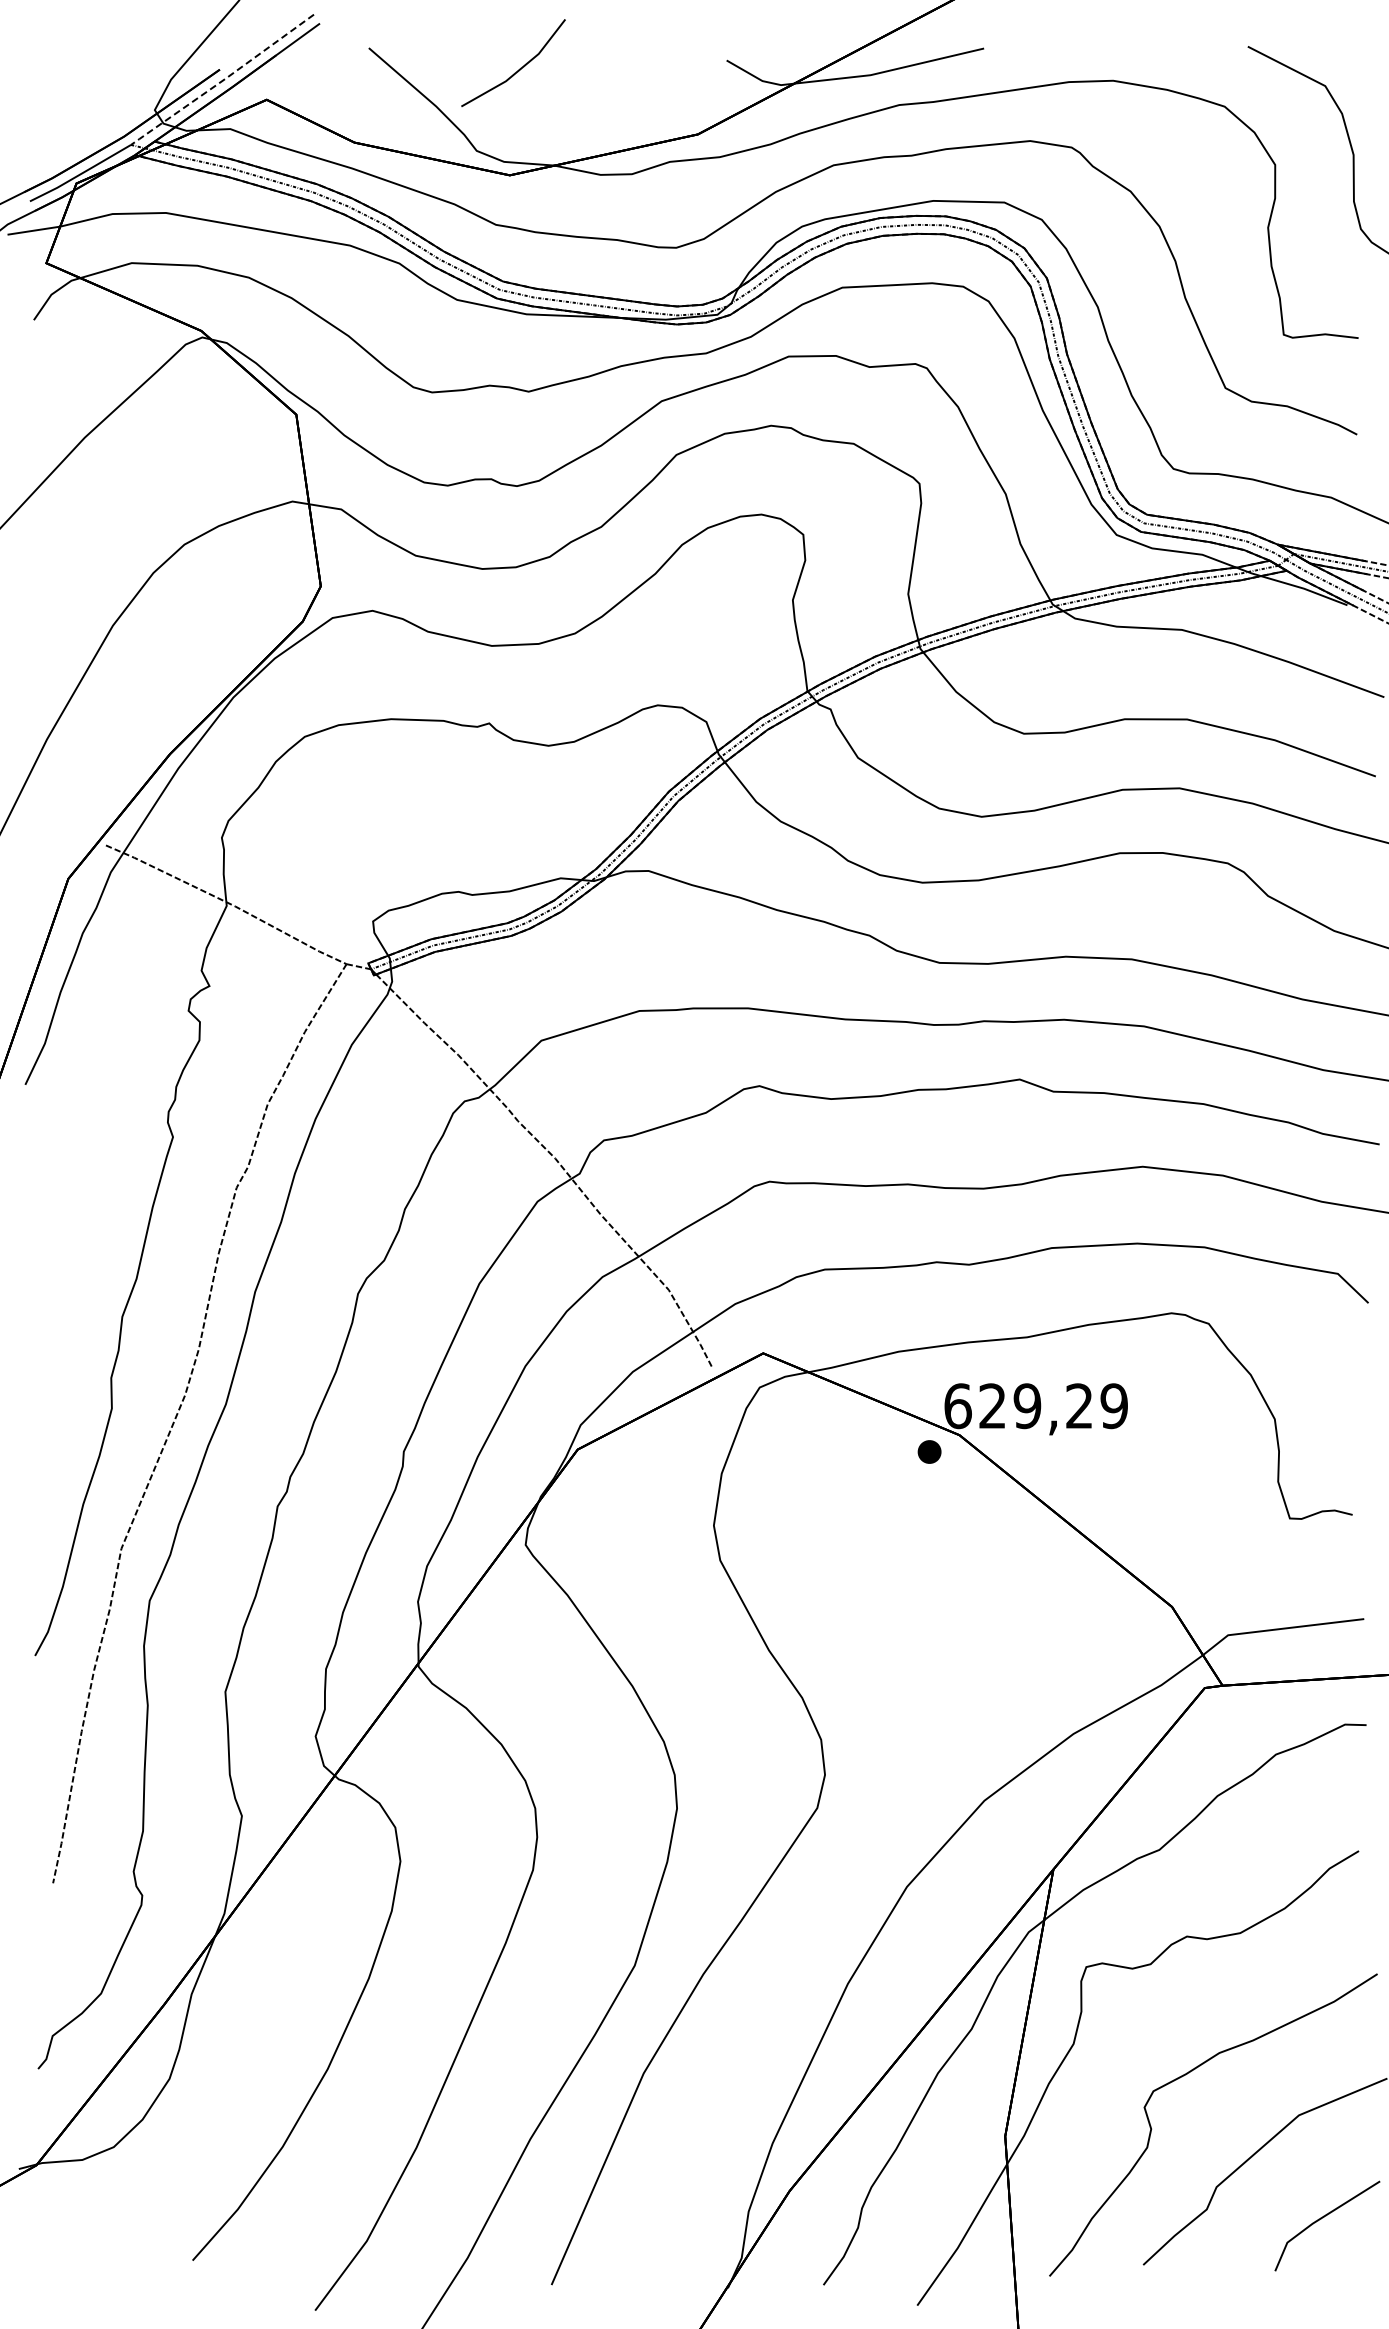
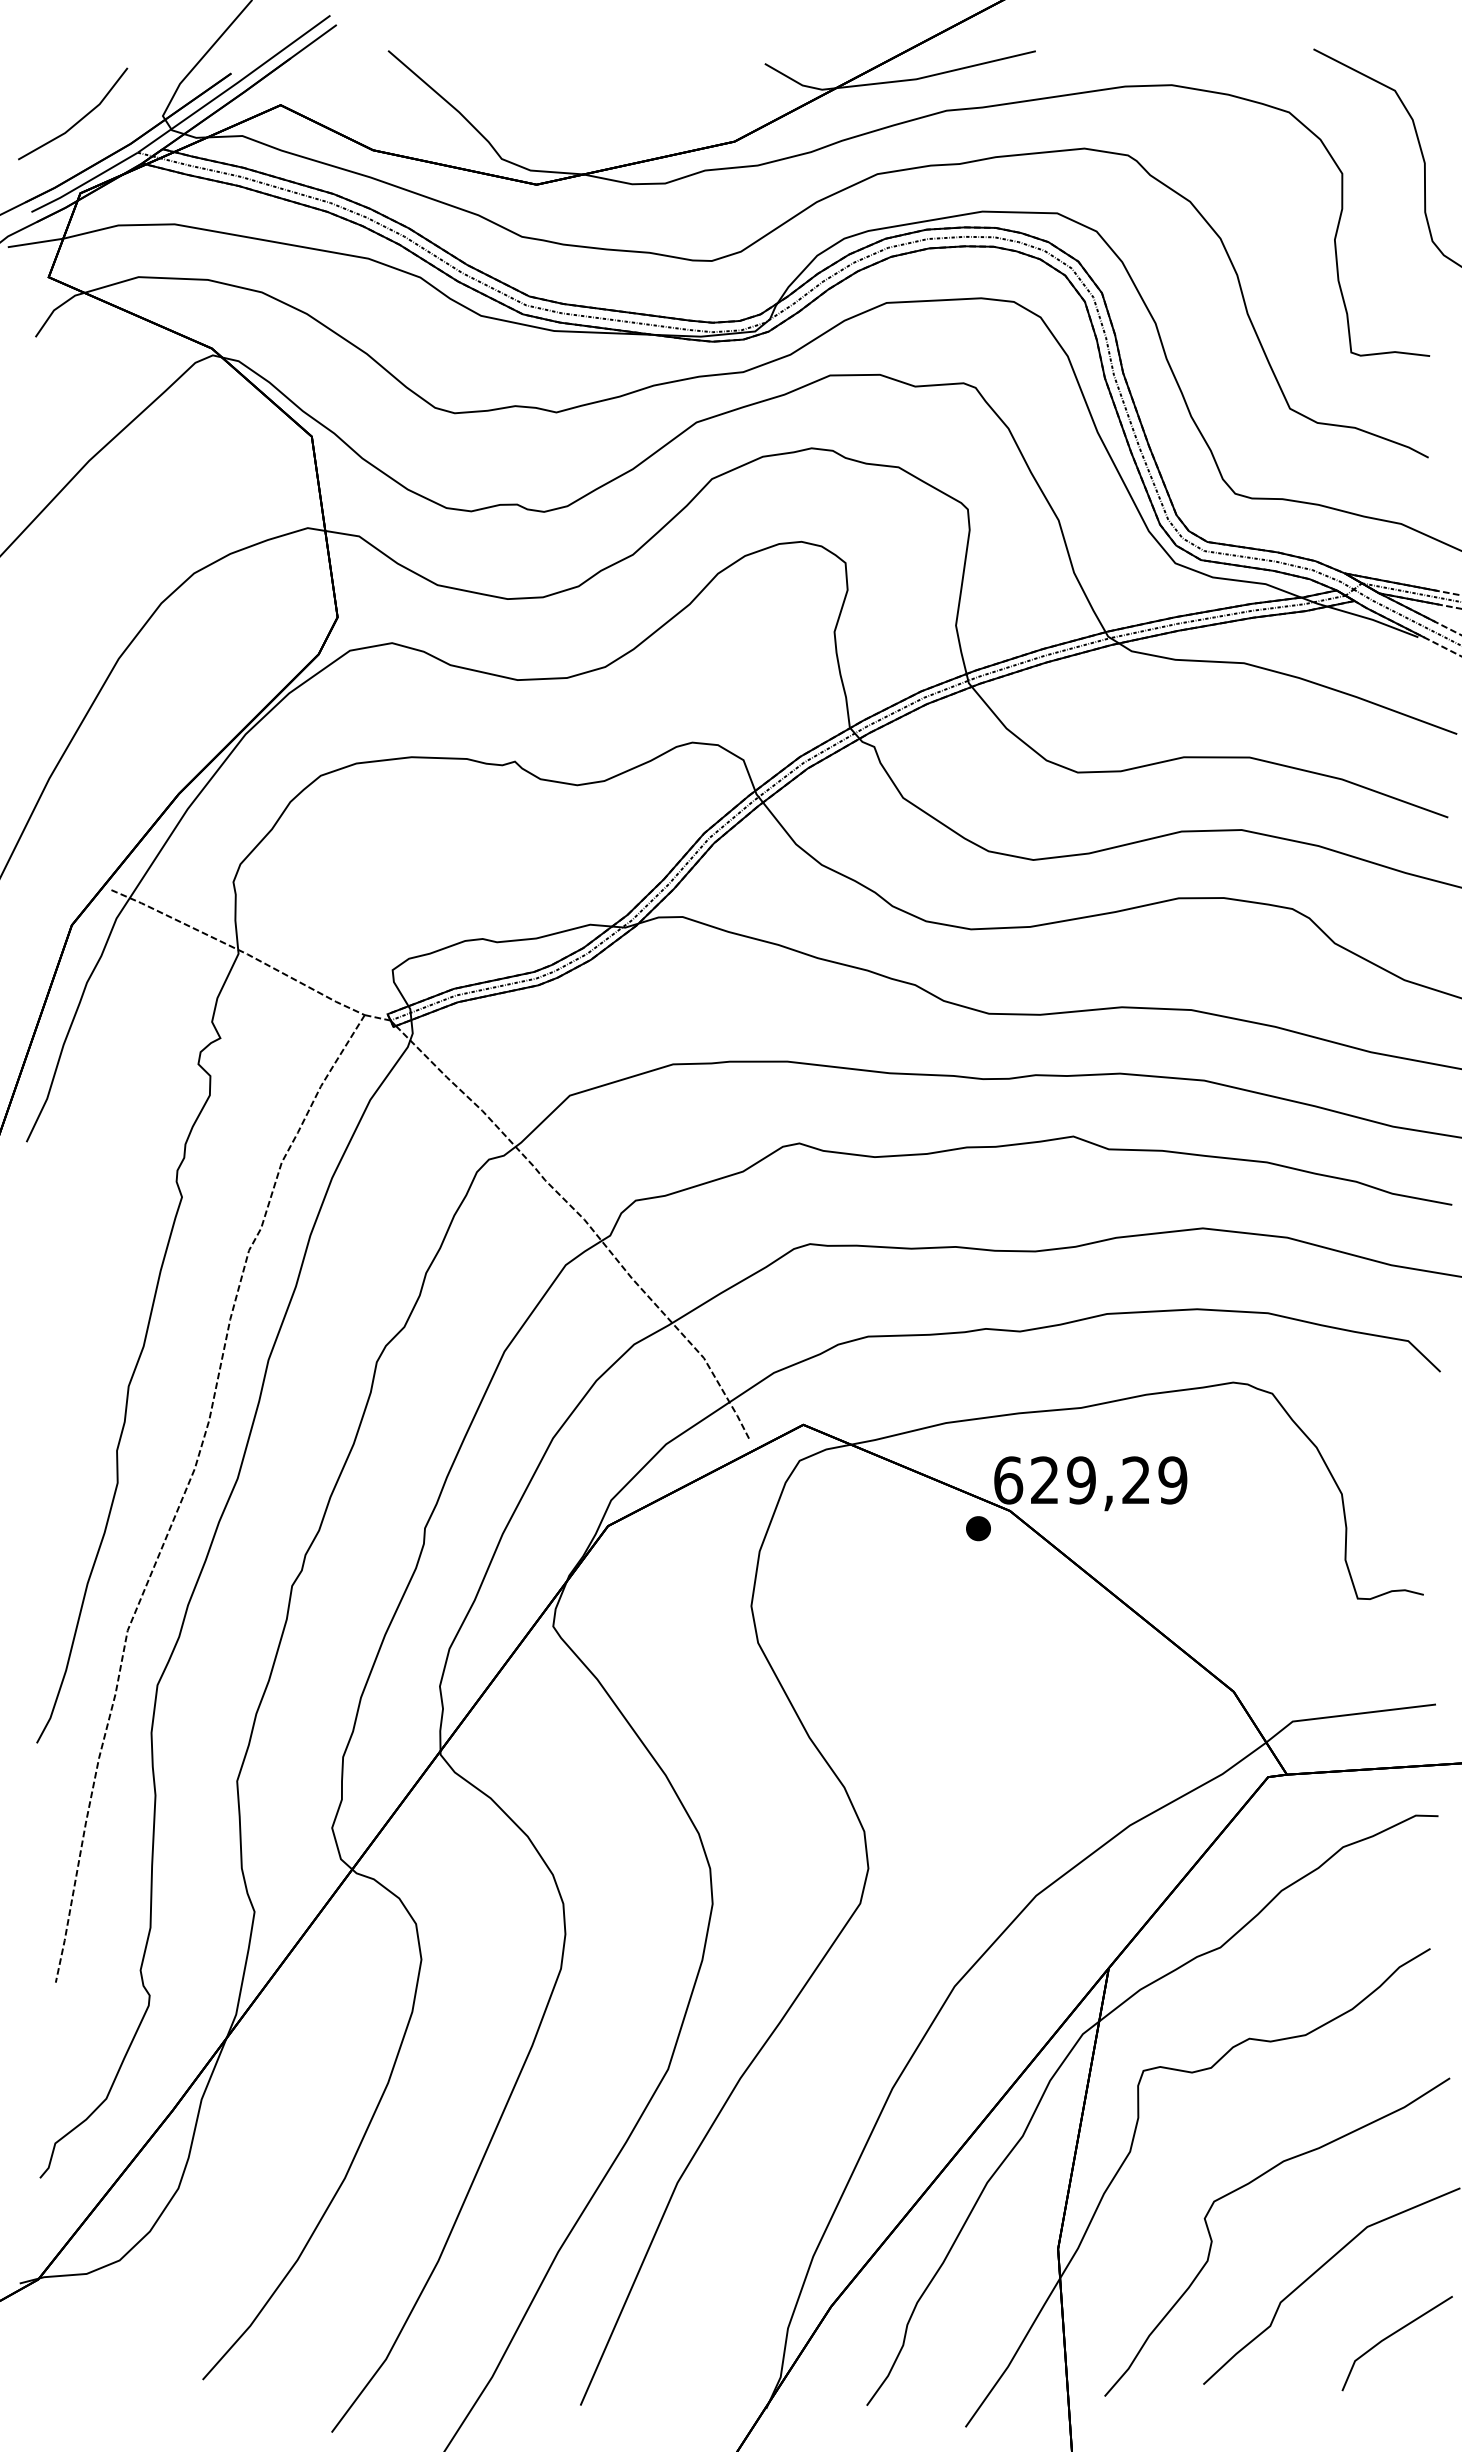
line: (519, 68) -> (79, 119), moved
line: (222, 80) -> (234, 84), dashed -> solid

